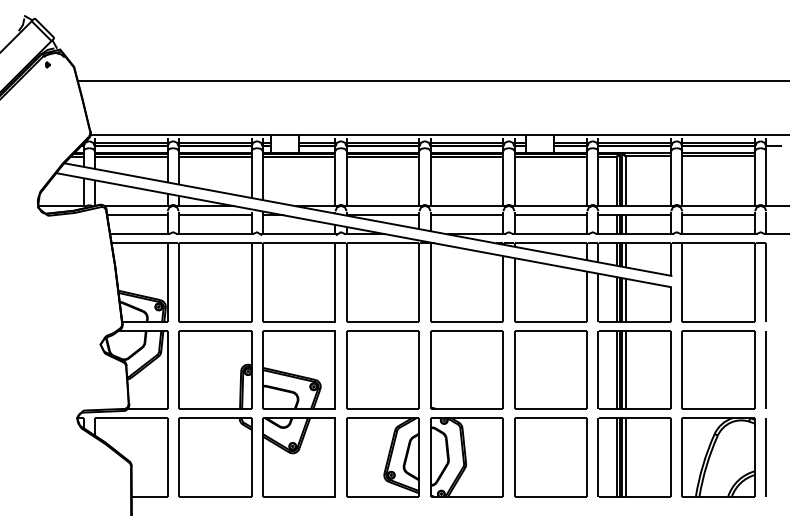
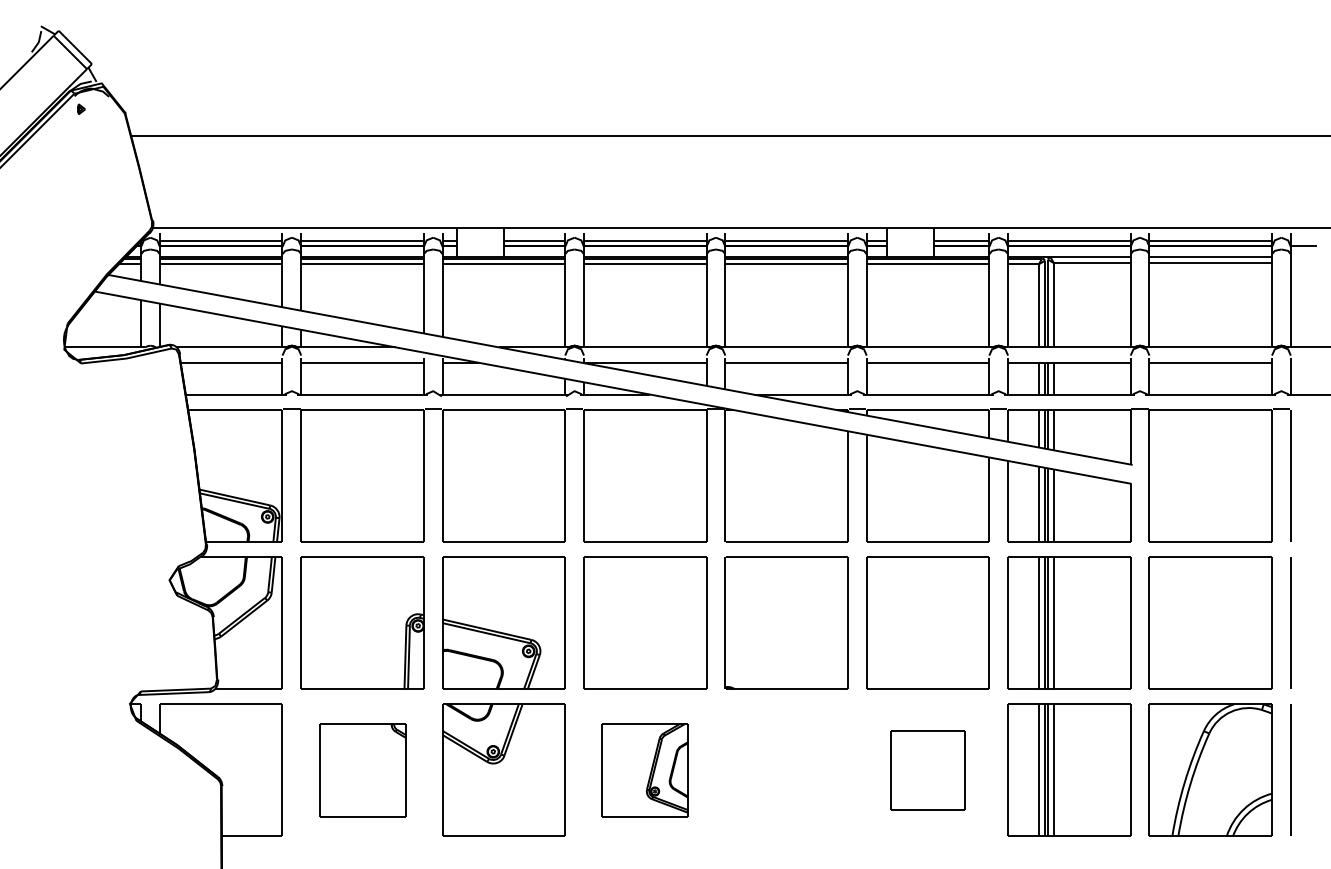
part: (215, 457) -> (363, 770), size x0.7
part: (382, 457) -> (644, 770), size x0.7
part: (466, 457) -> (785, 770), removed
part: (550, 457) -> (927, 770), size x0.6

